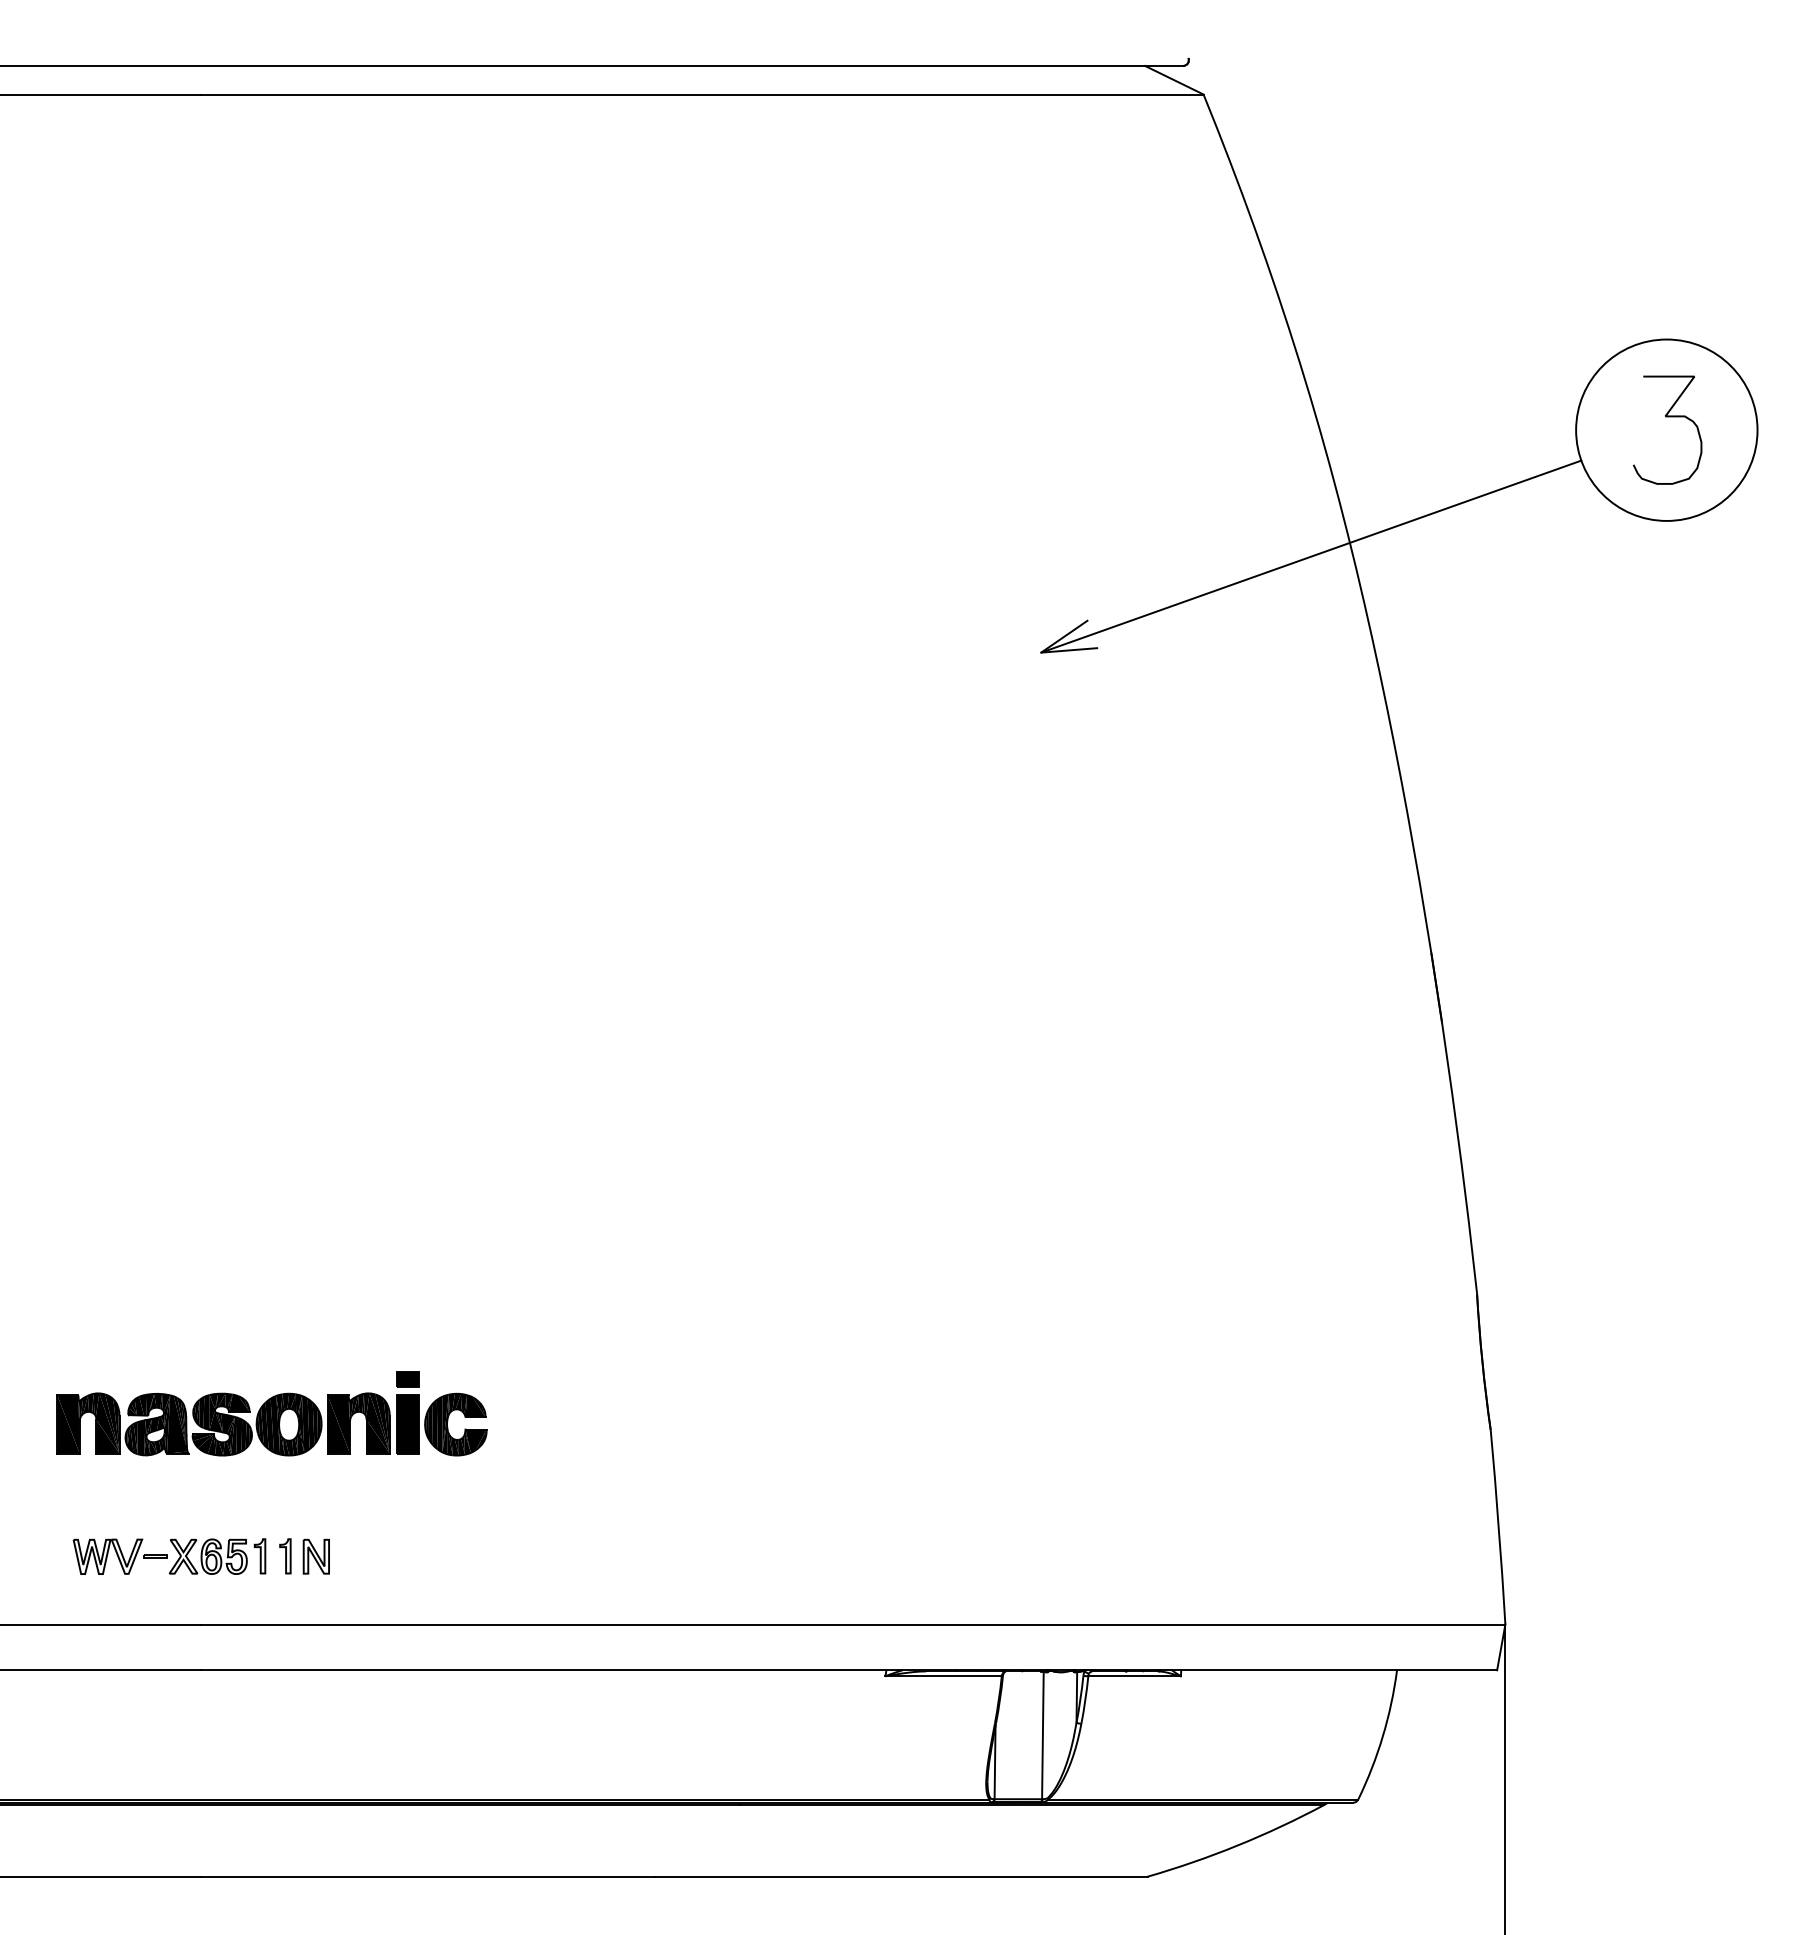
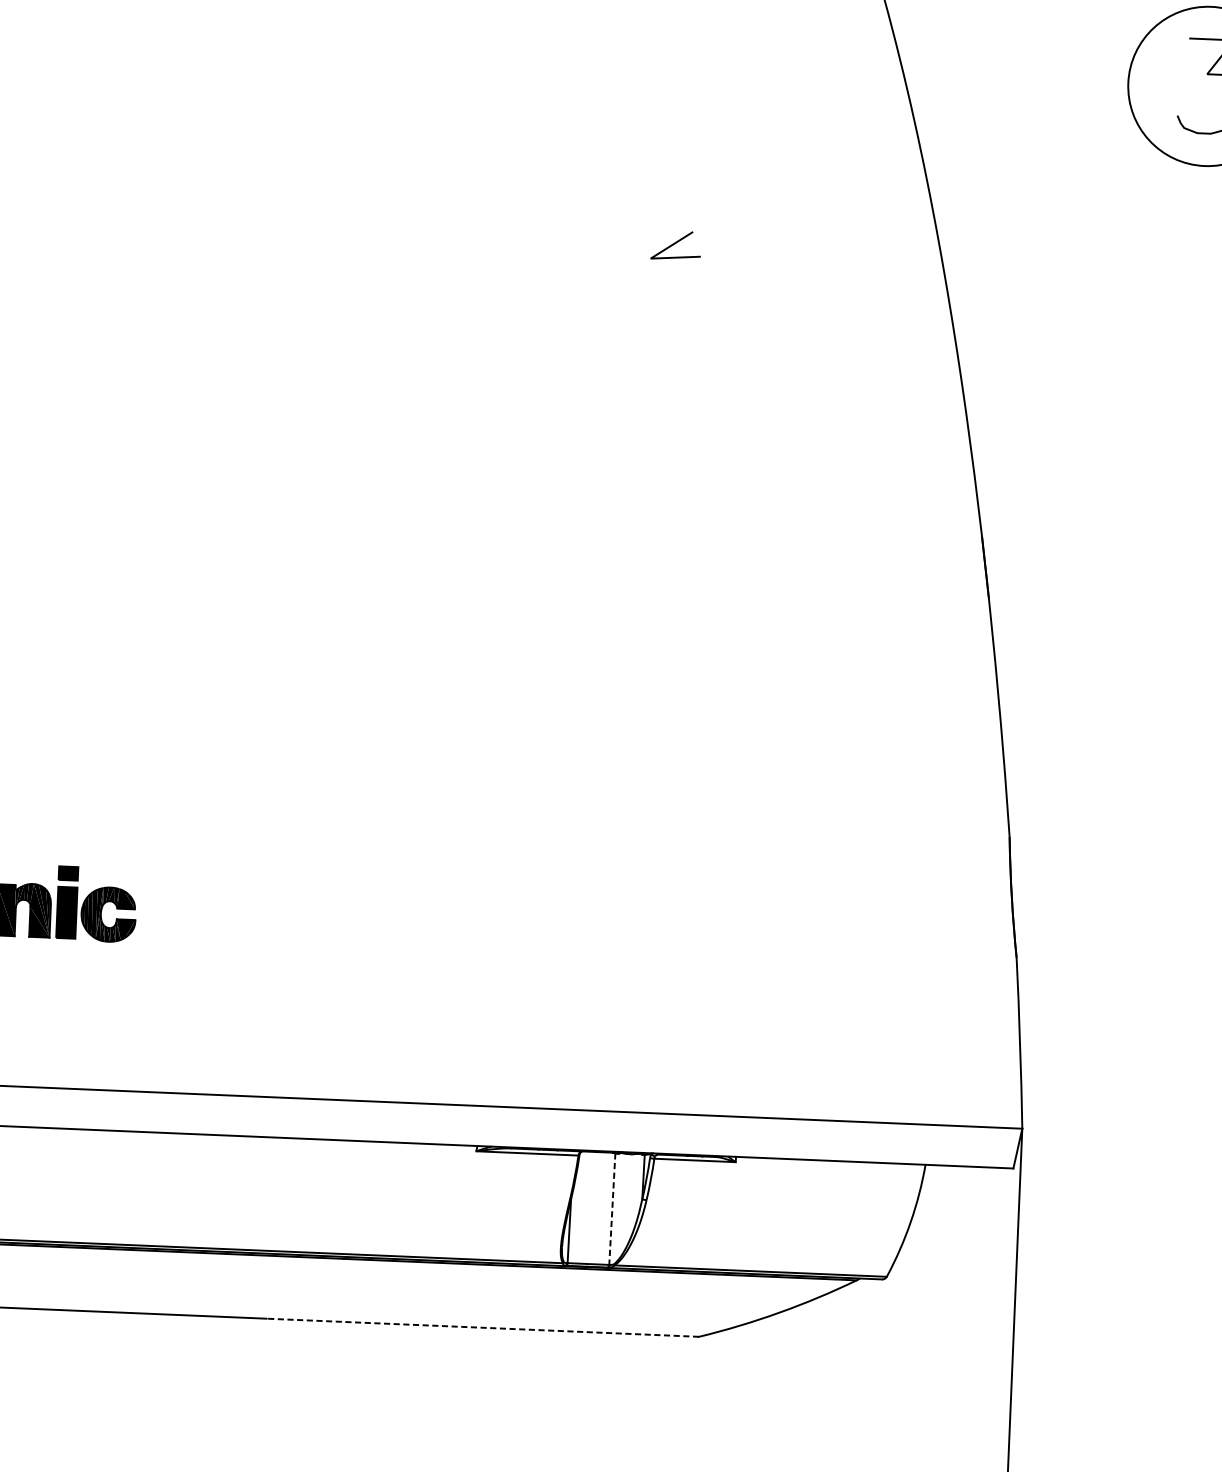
line: (1311, 556) -> (891, 184), removed
line: (1042, 1735) -> (611, 1209), solid -> dashed
line: (900, 1876) -> (482, 1327), solid -> dashed

